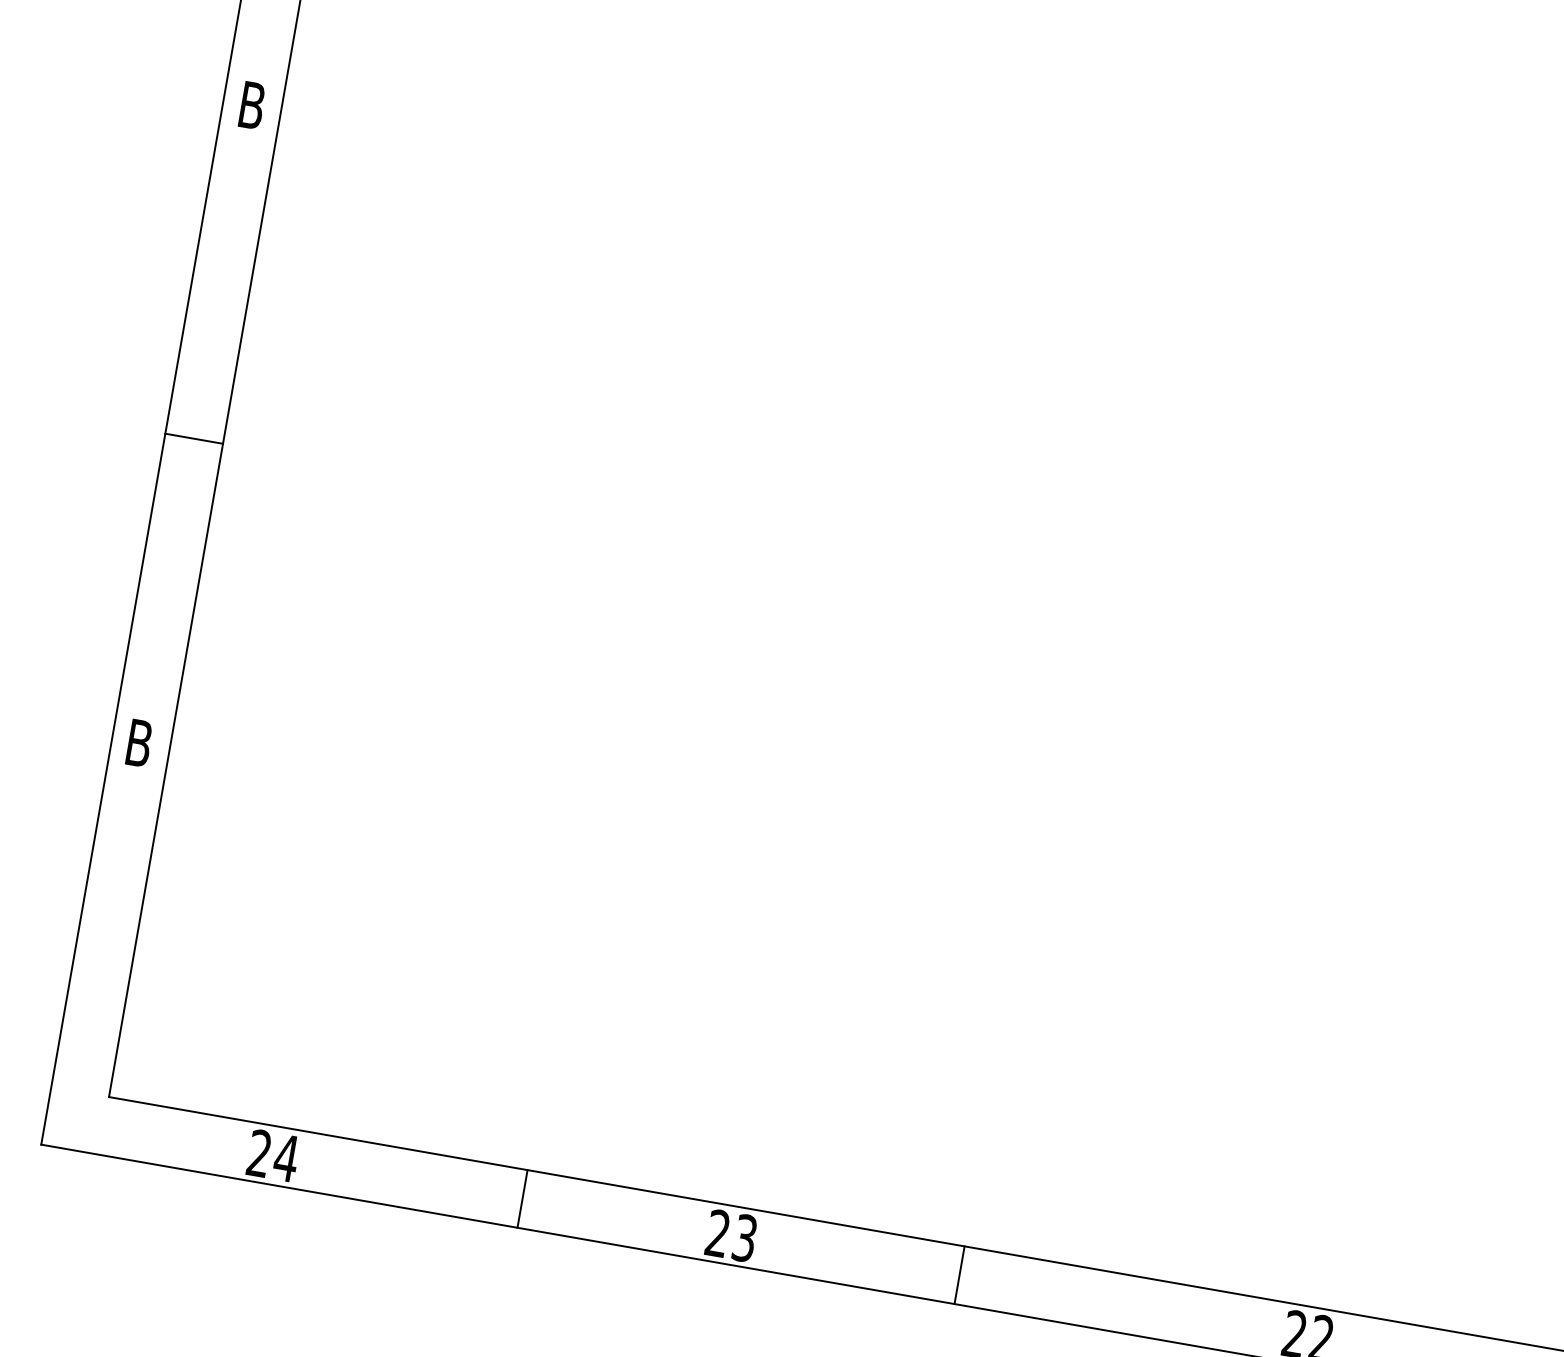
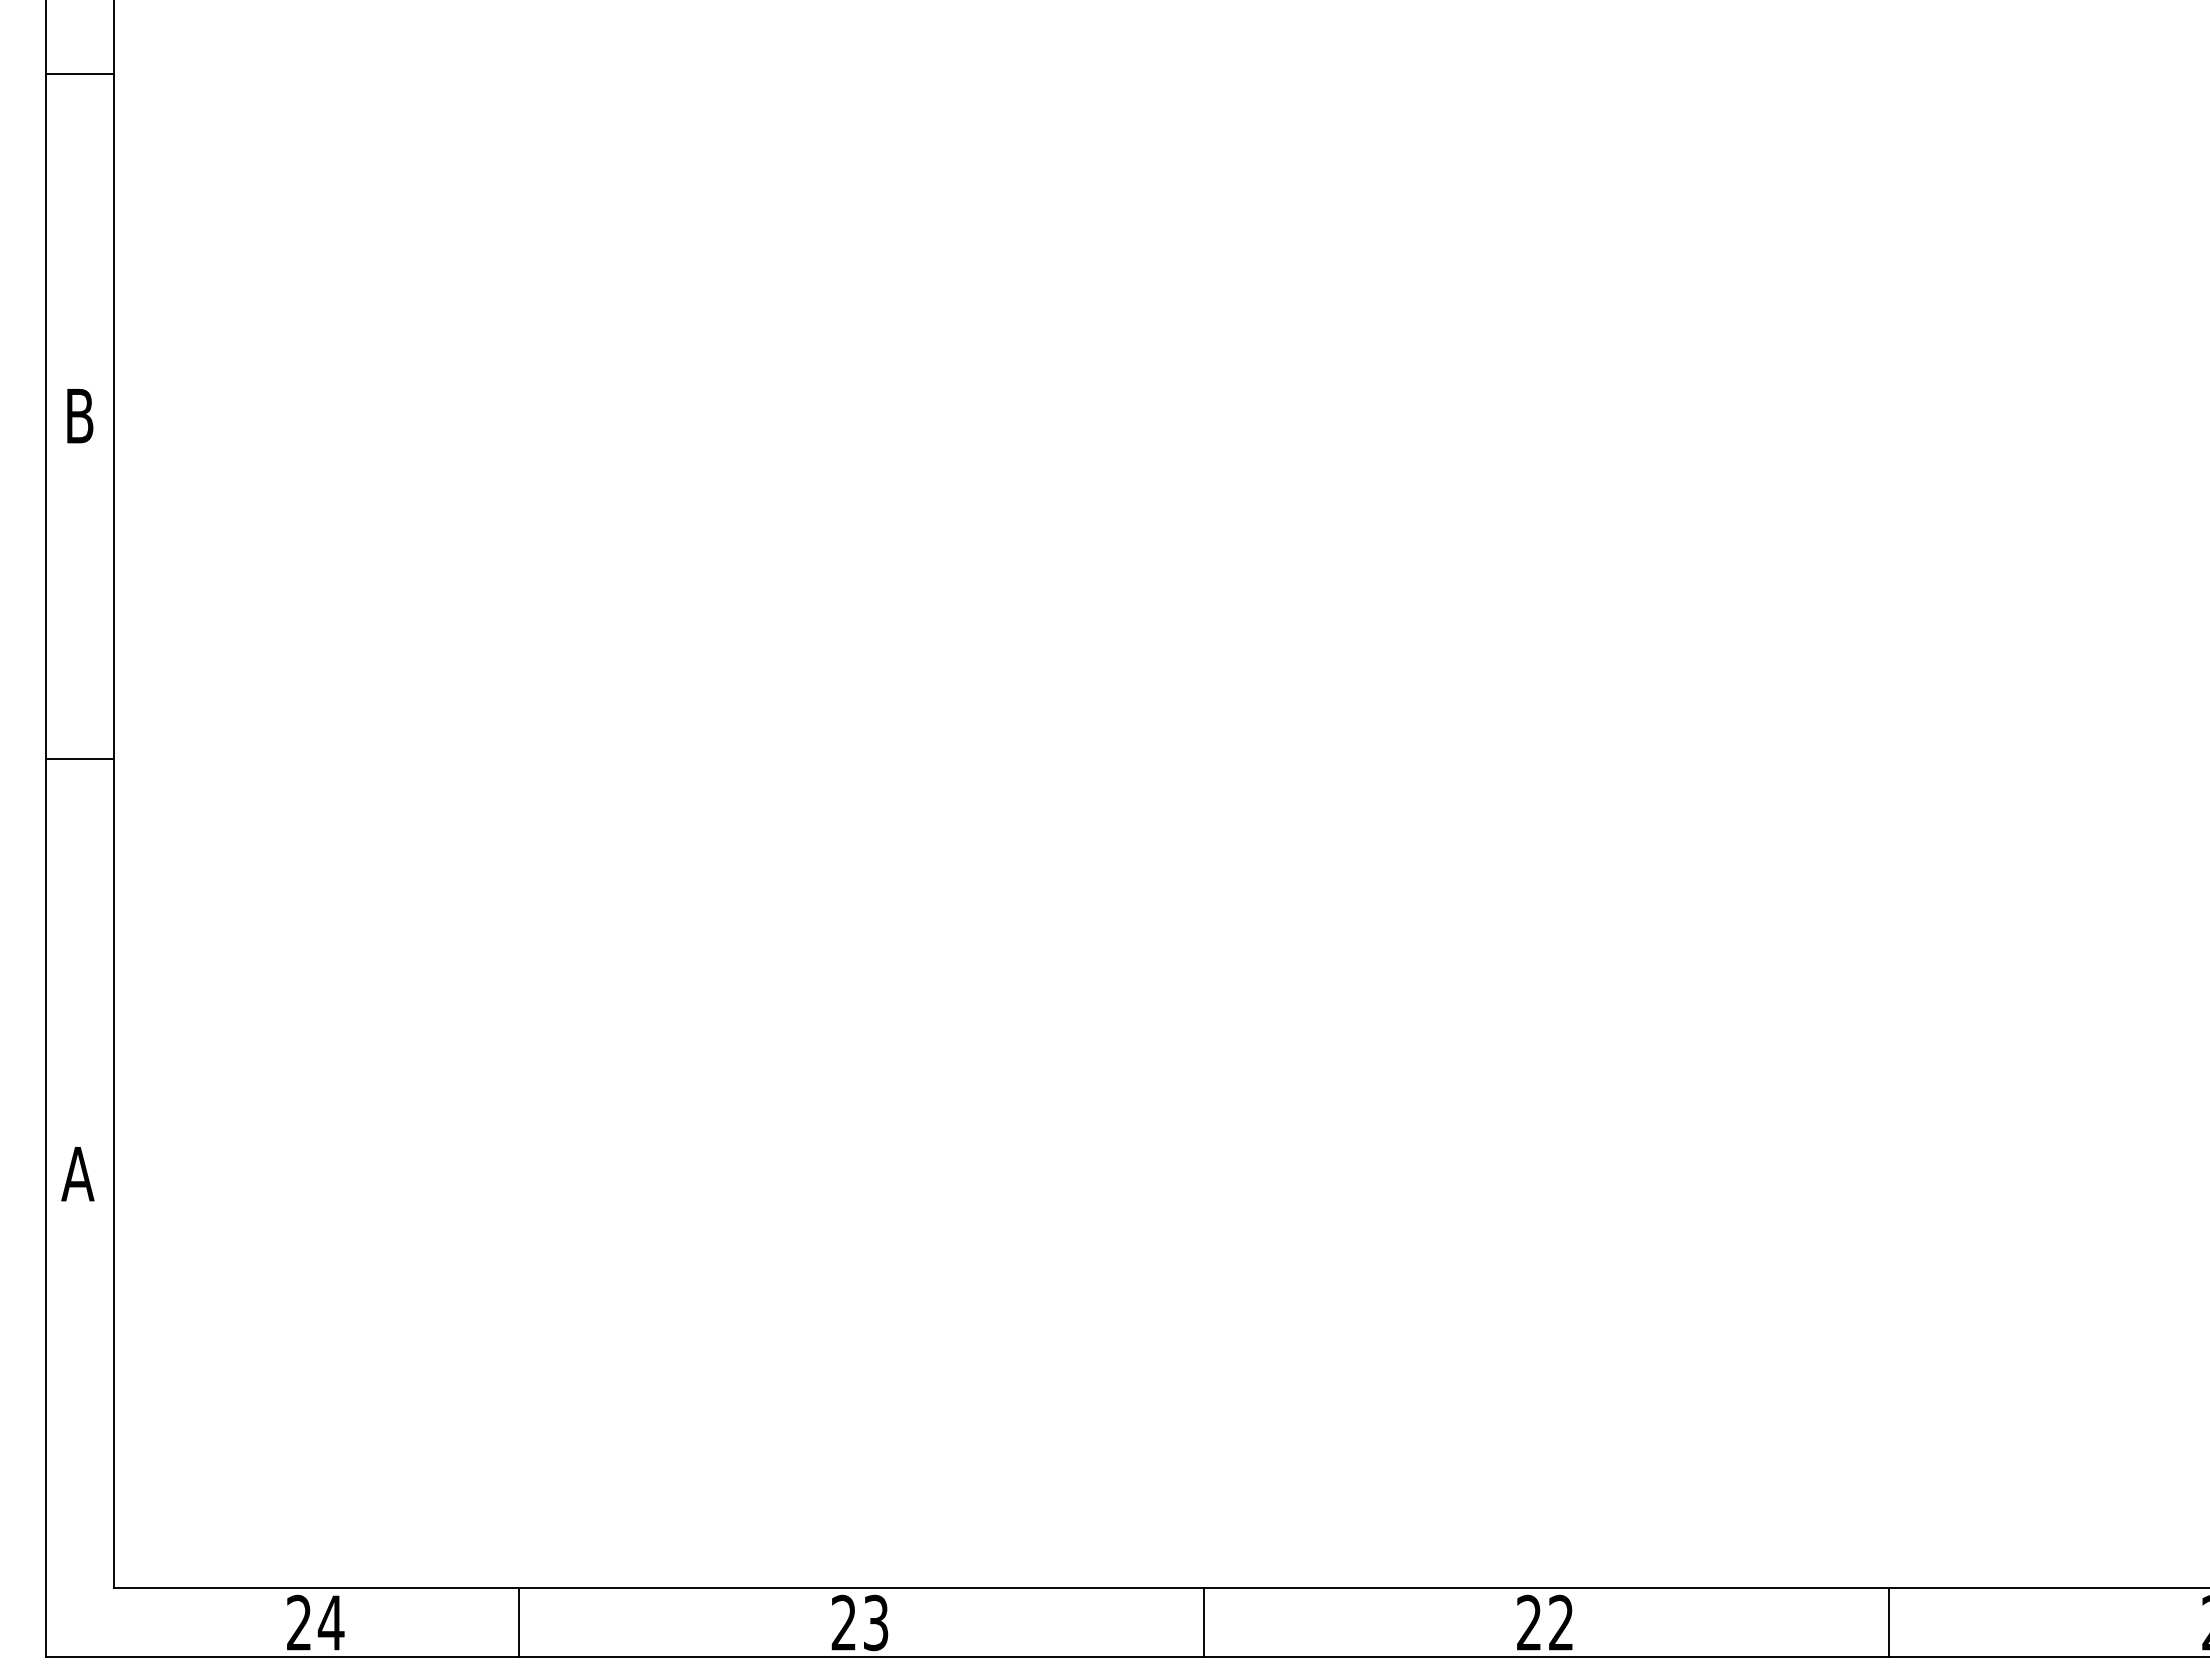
line: (193, 438) -> (79, 758), moved
text: (138, 743) -> (77, 1174), B -> A
line: (522, 1199) -> (518, 1622), moved
line: (959, 1275) -> (1203, 1622), moved

